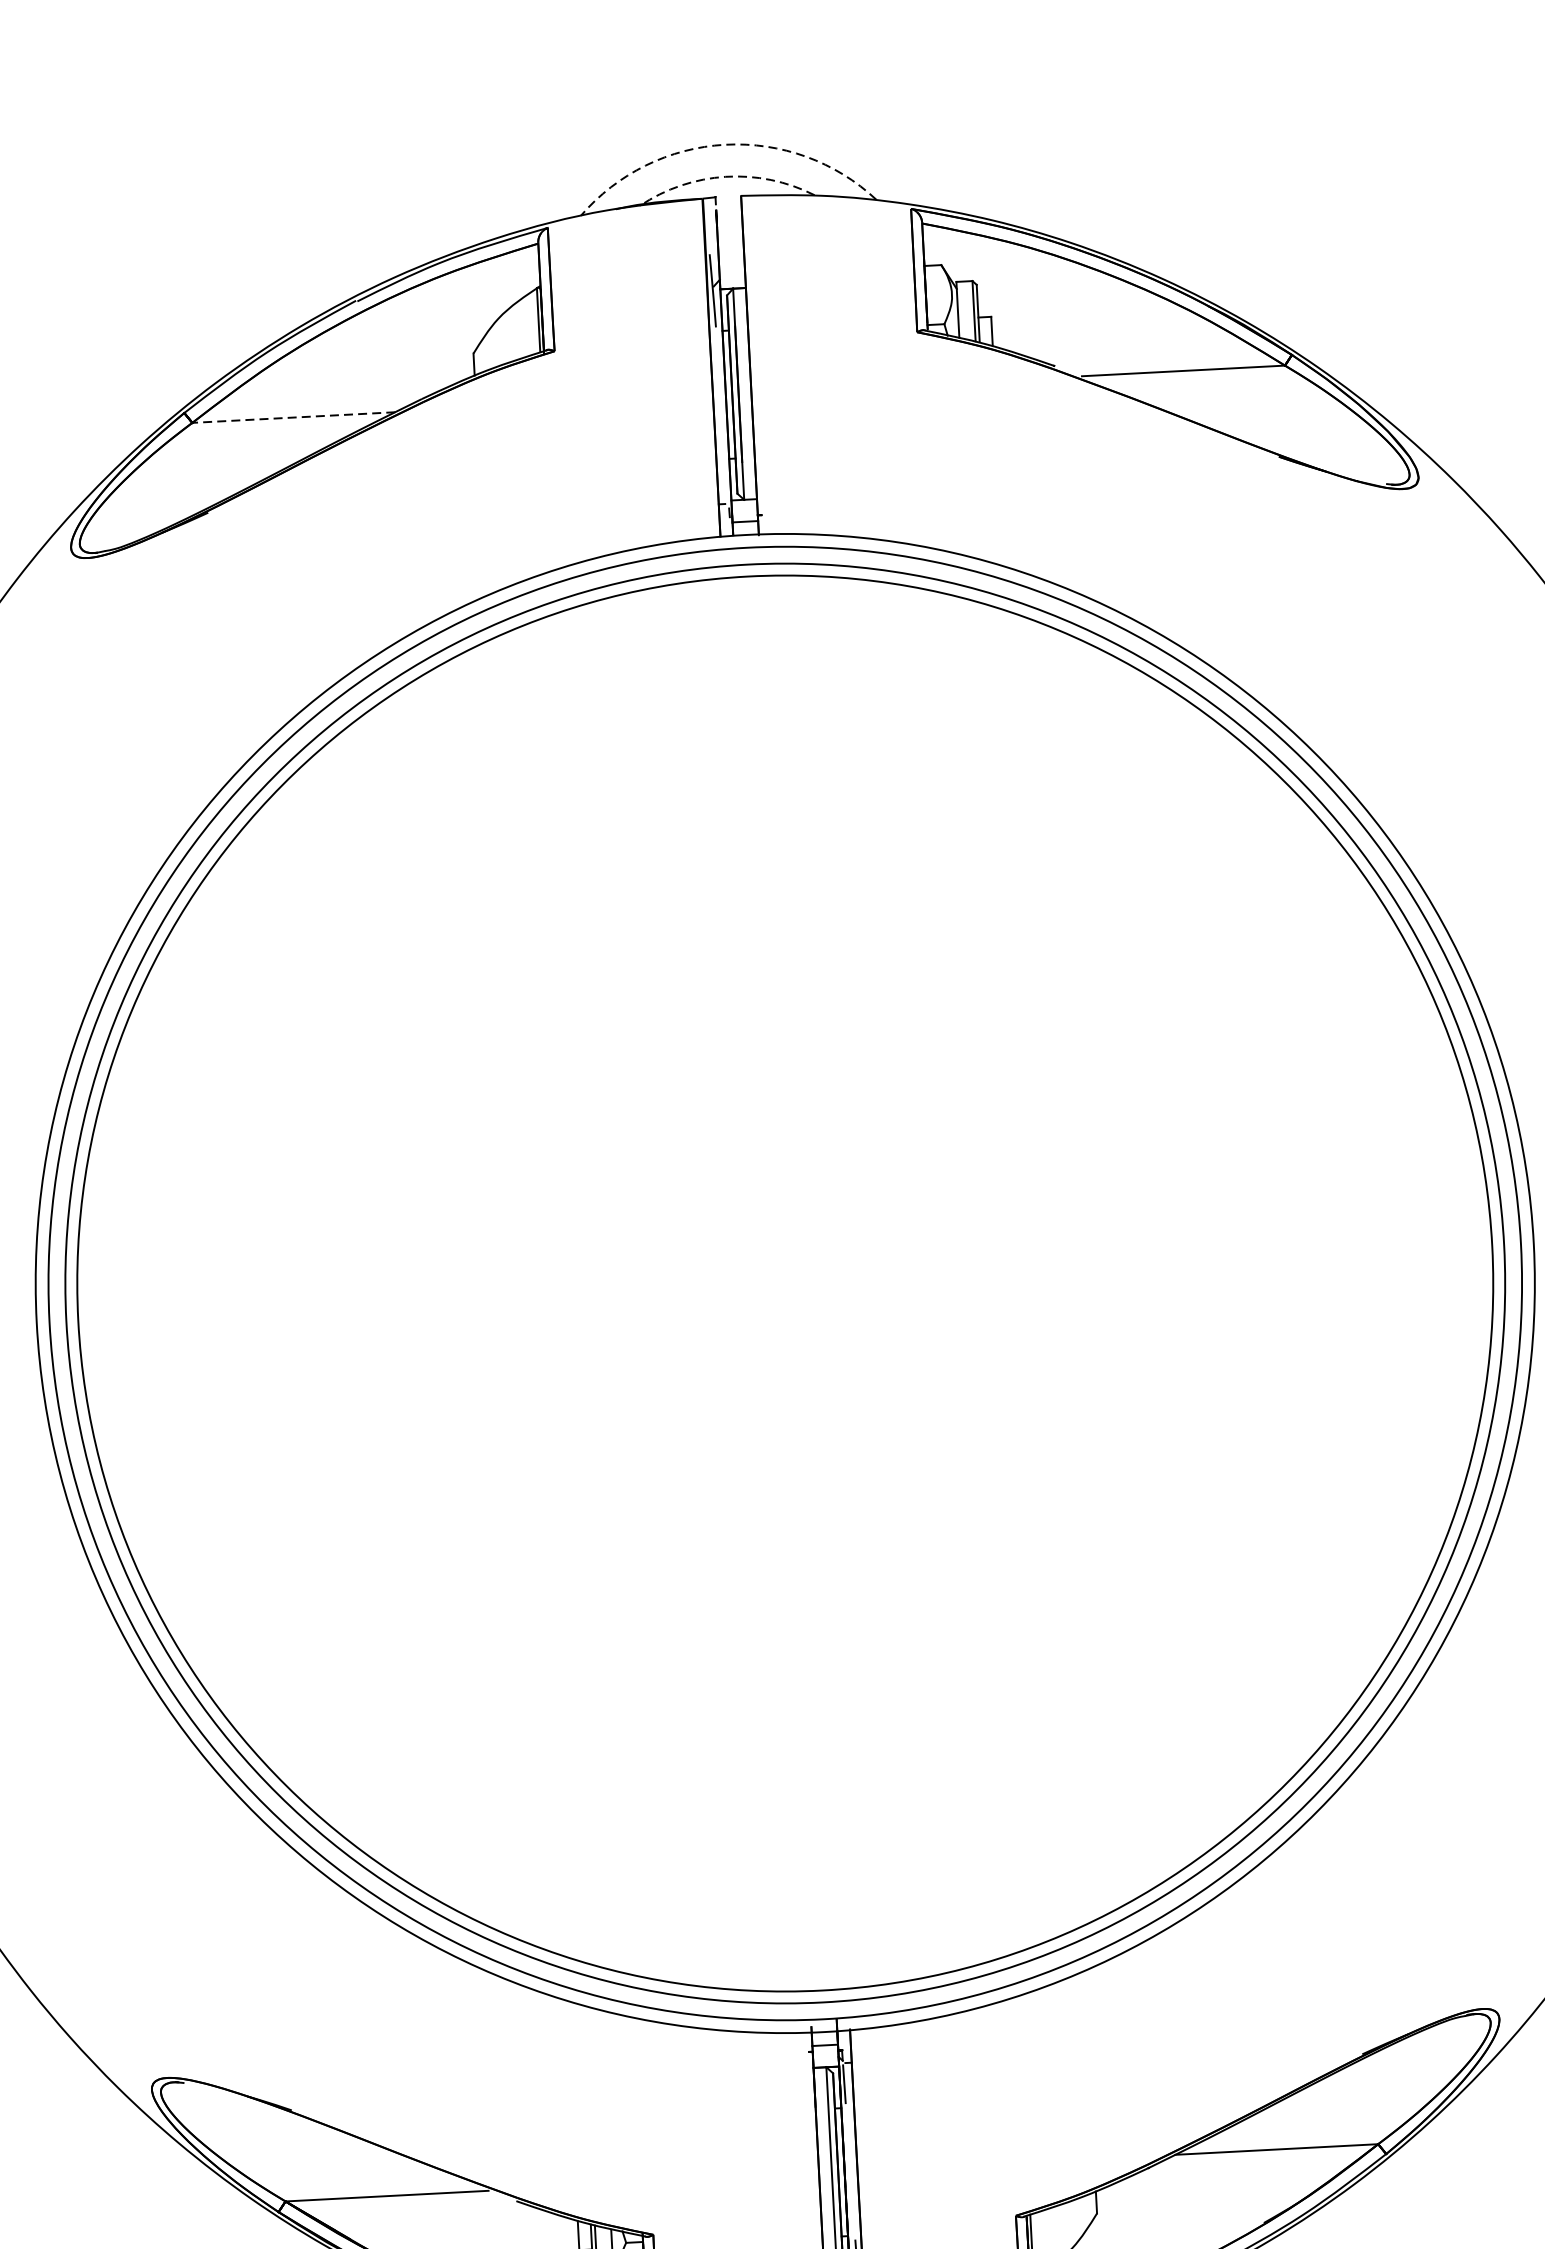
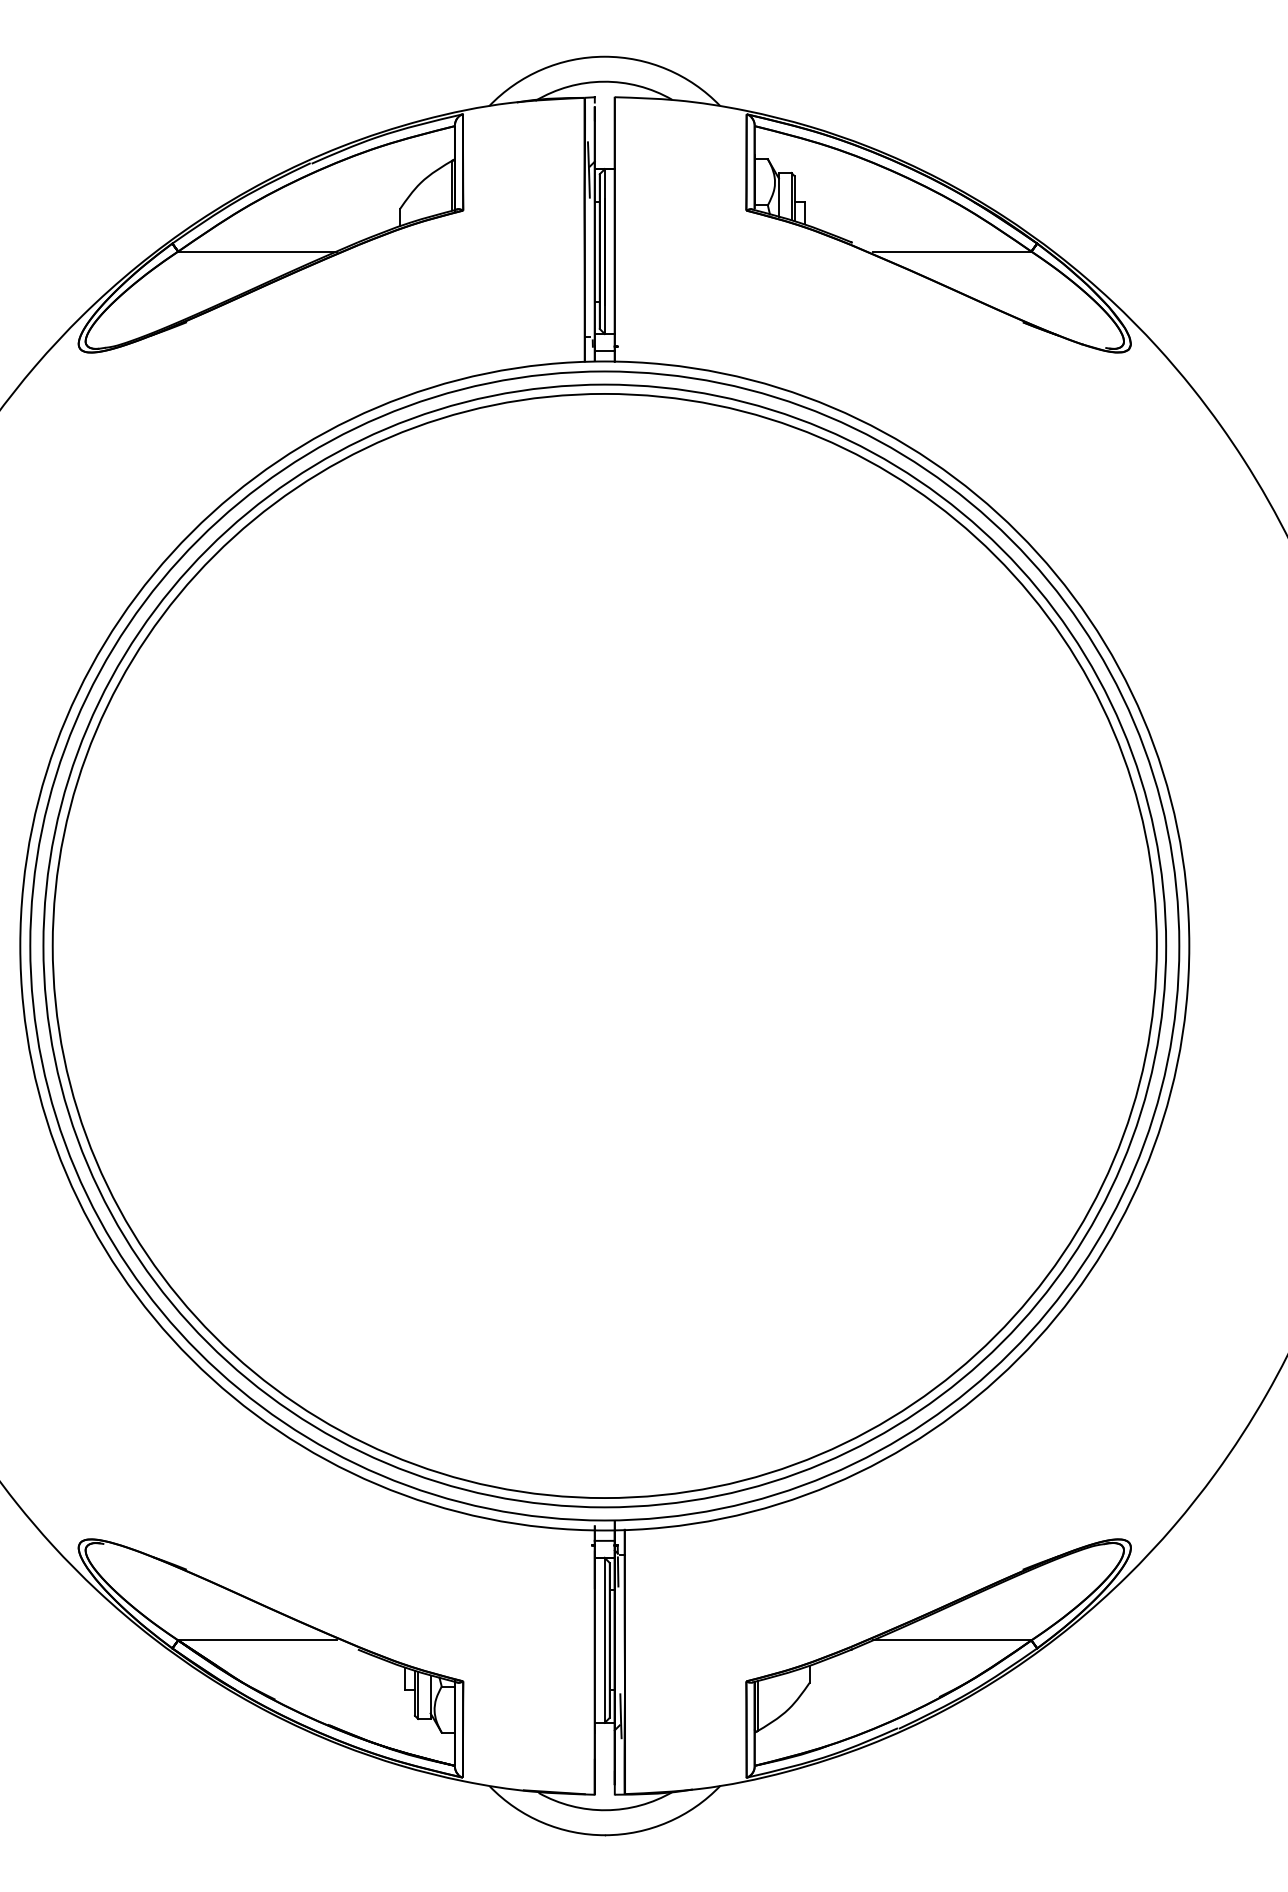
arc: (725, 144) -> (604, 56), dashed -> solid
arc: (725, 176) -> (603, 81), dashed -> solid
line: (292, 417) -> (256, 251), dashed -> solid

